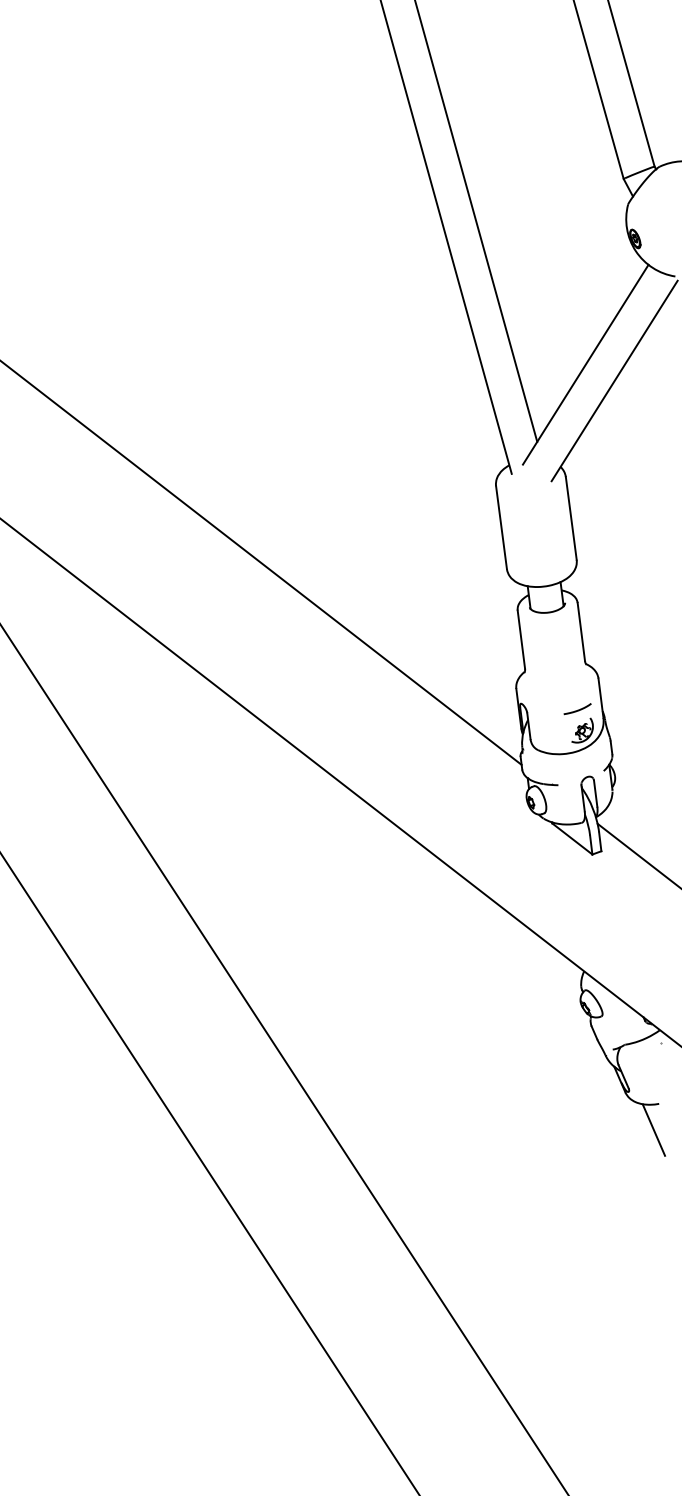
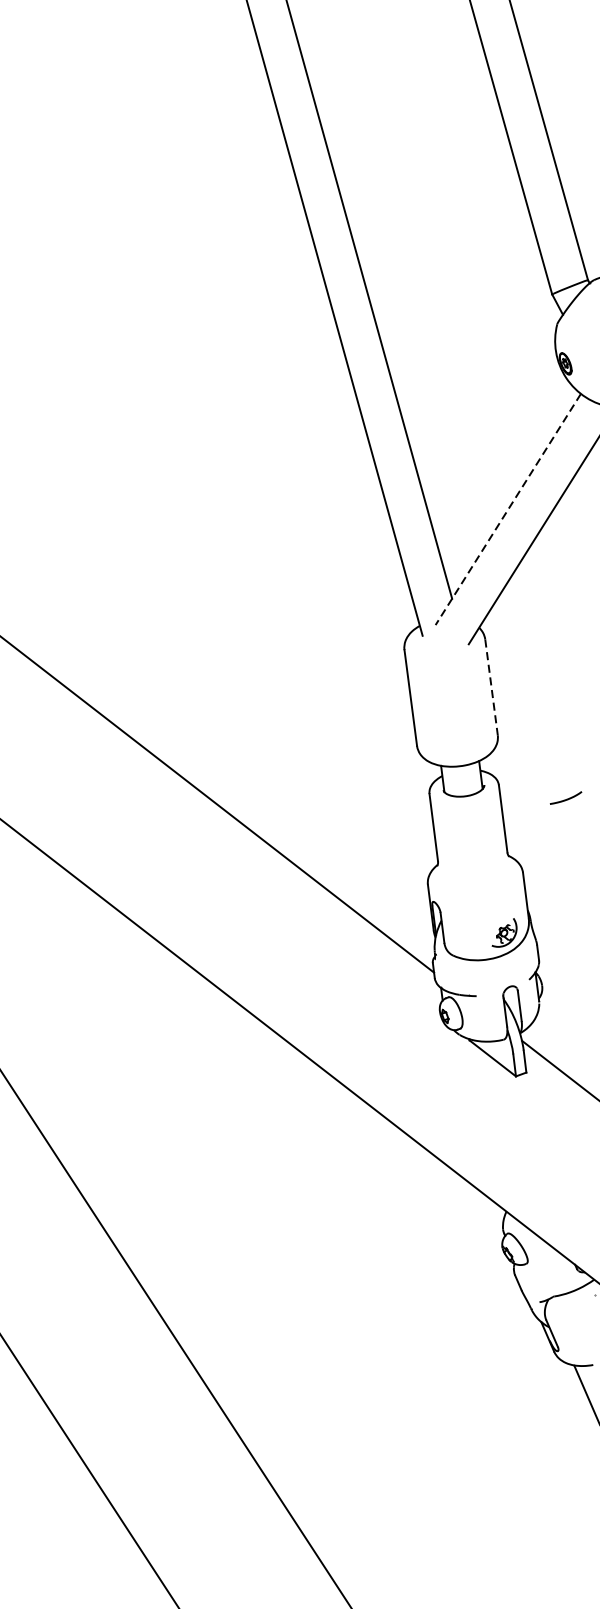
line: (585, 364) -> (507, 509), solid -> dashed
line: (571, 518) -> (491, 687), solid -> dashed
curve: (577, 709) -> (565, 798), moved

